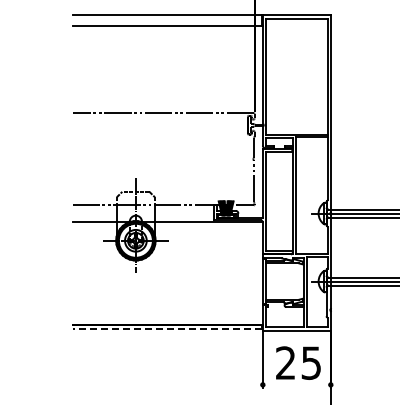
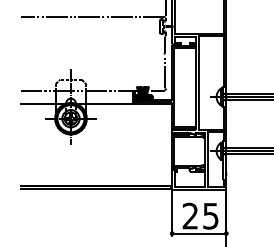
line: (166, 329) -> (95, 189), dashed -> solid
line: (296, 384) -> (198, 233), added

